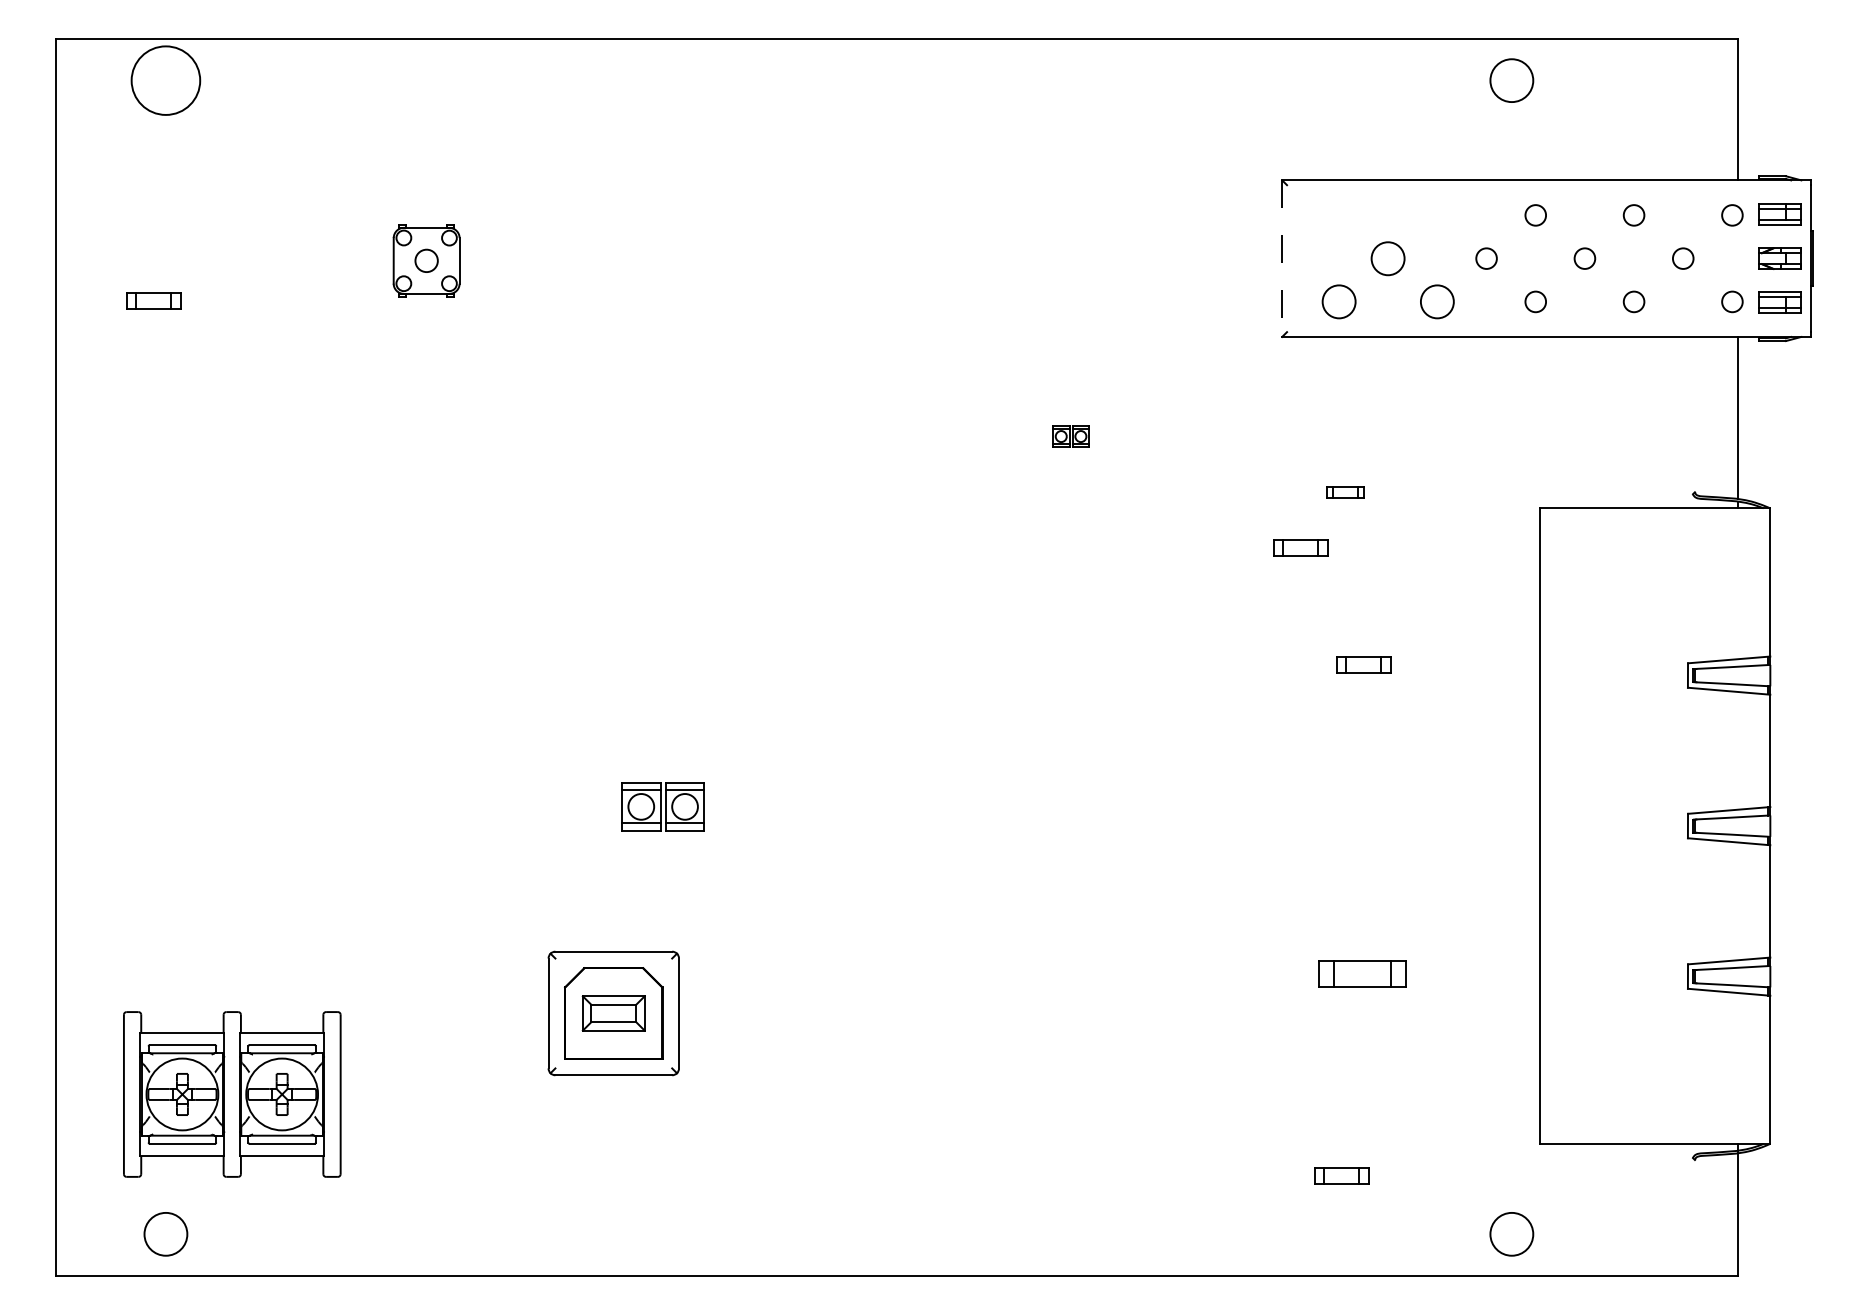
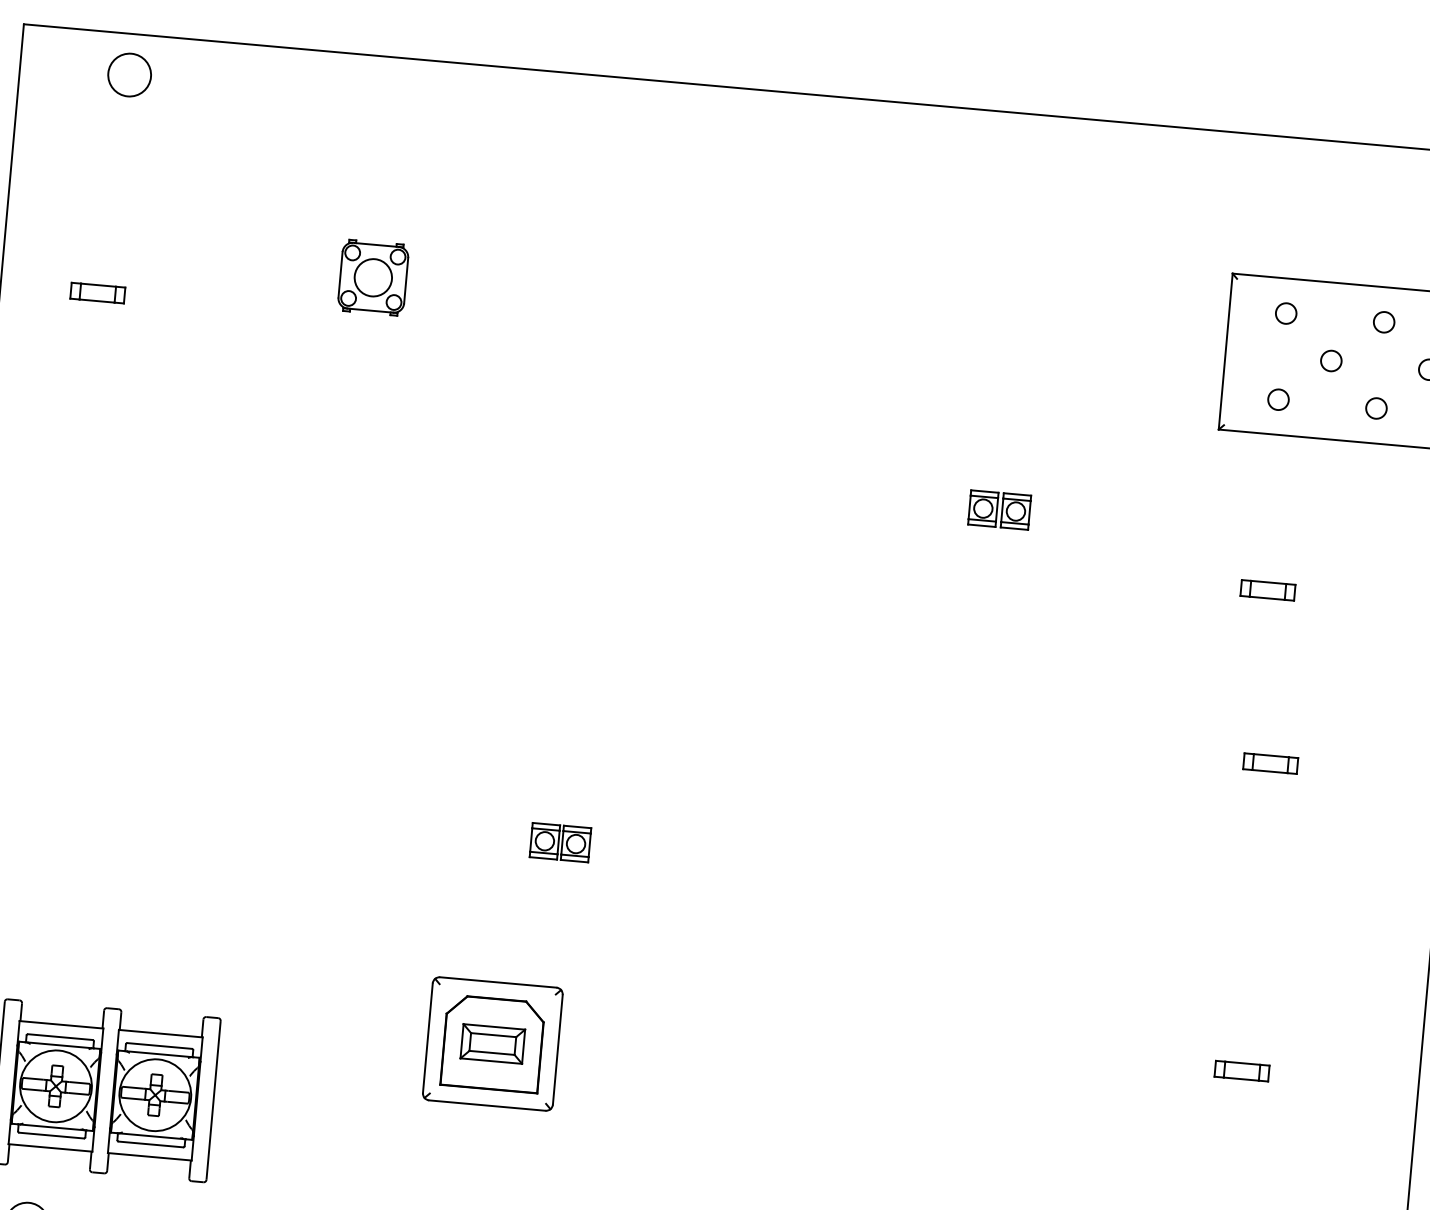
circle: (165, 80) -> (129, 74), size x0.62
circle: (1338, 215) -> (1285, 313), added
circle: (1437, 215) -> (1384, 322), added
circle: (1388, 258) -> (1331, 360), size x0.62
line: (1282, 259) -> (1225, 352), dashed -> solid
circle: (426, 260) -> (373, 277), size x1.67
circle: (1338, 301) -> (1277, 399), size x0.62
circle: (1437, 301) -> (1376, 408), size x0.62
part: (1070, 436) -> (999, 509), size x1.67
part: (1345, 492) -> (1267, 590), size x1.43
part: (1300, 547) -> (1218, 640), removed
part: (663, 806) -> (560, 842), size x0.71
part: (1362, 973) -> (1242, 1070), size x0.62

